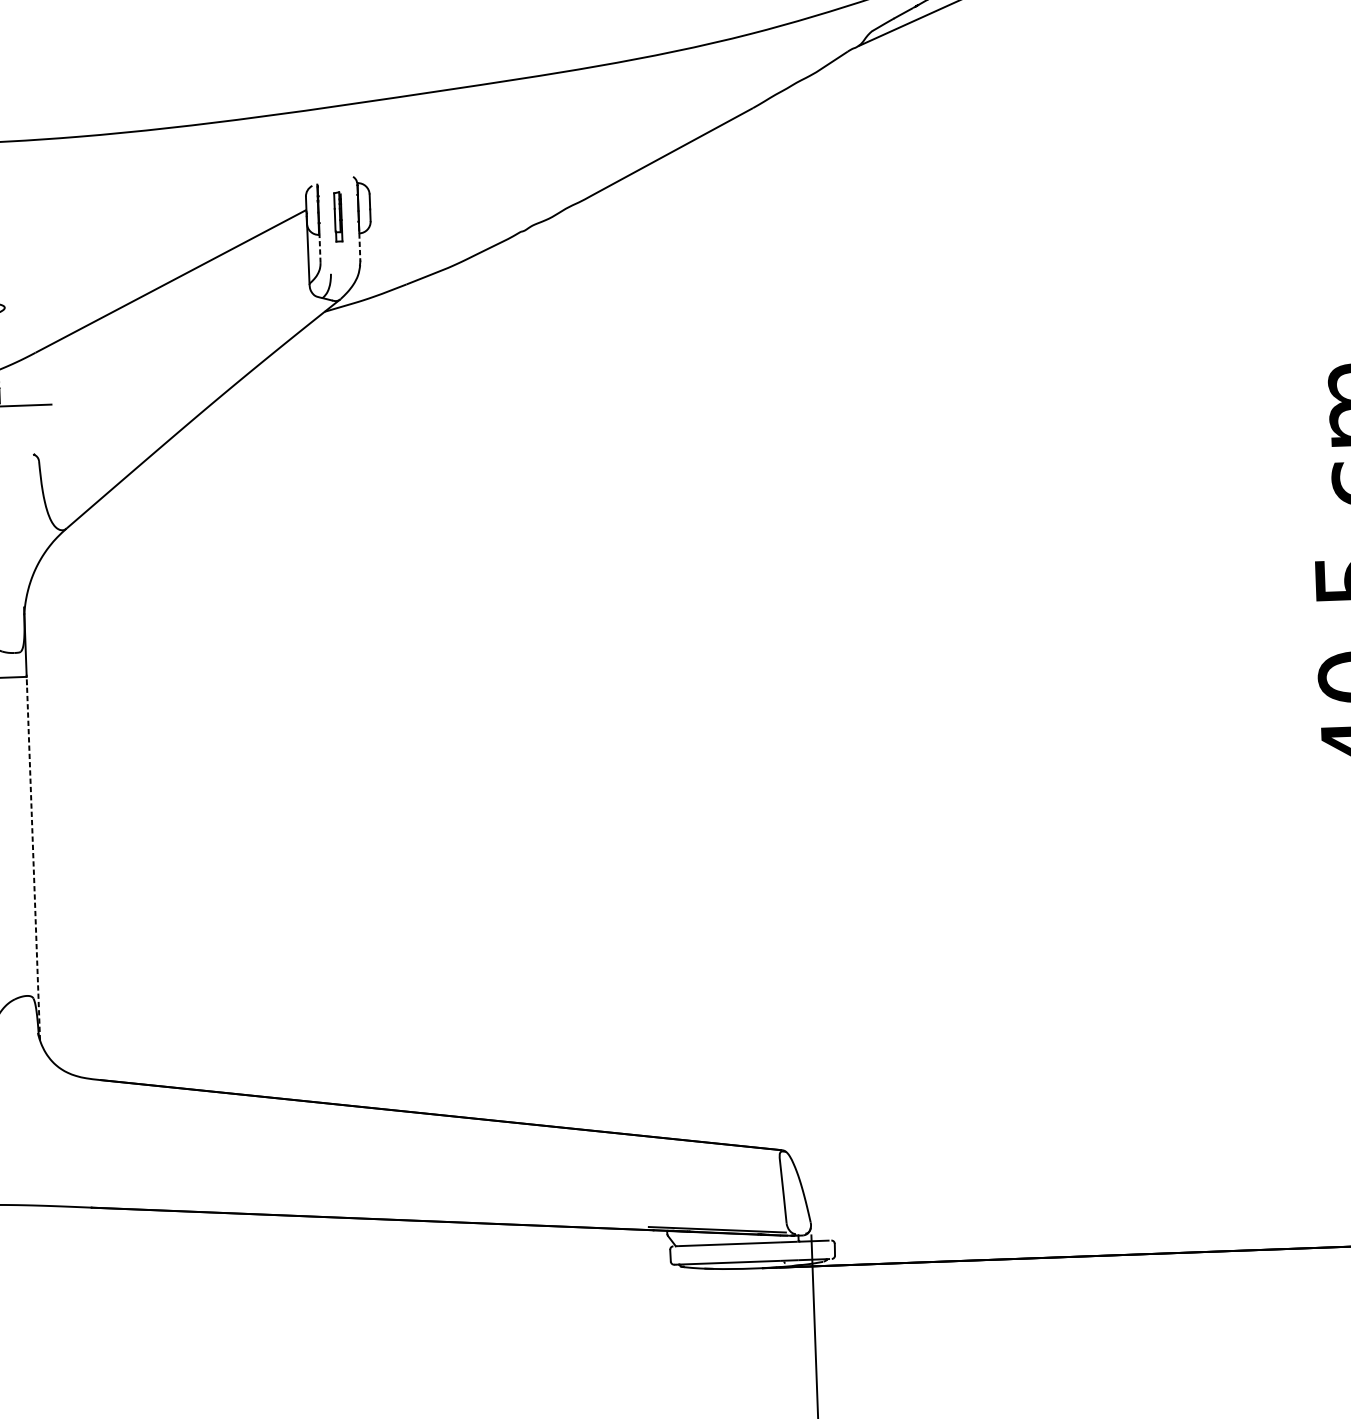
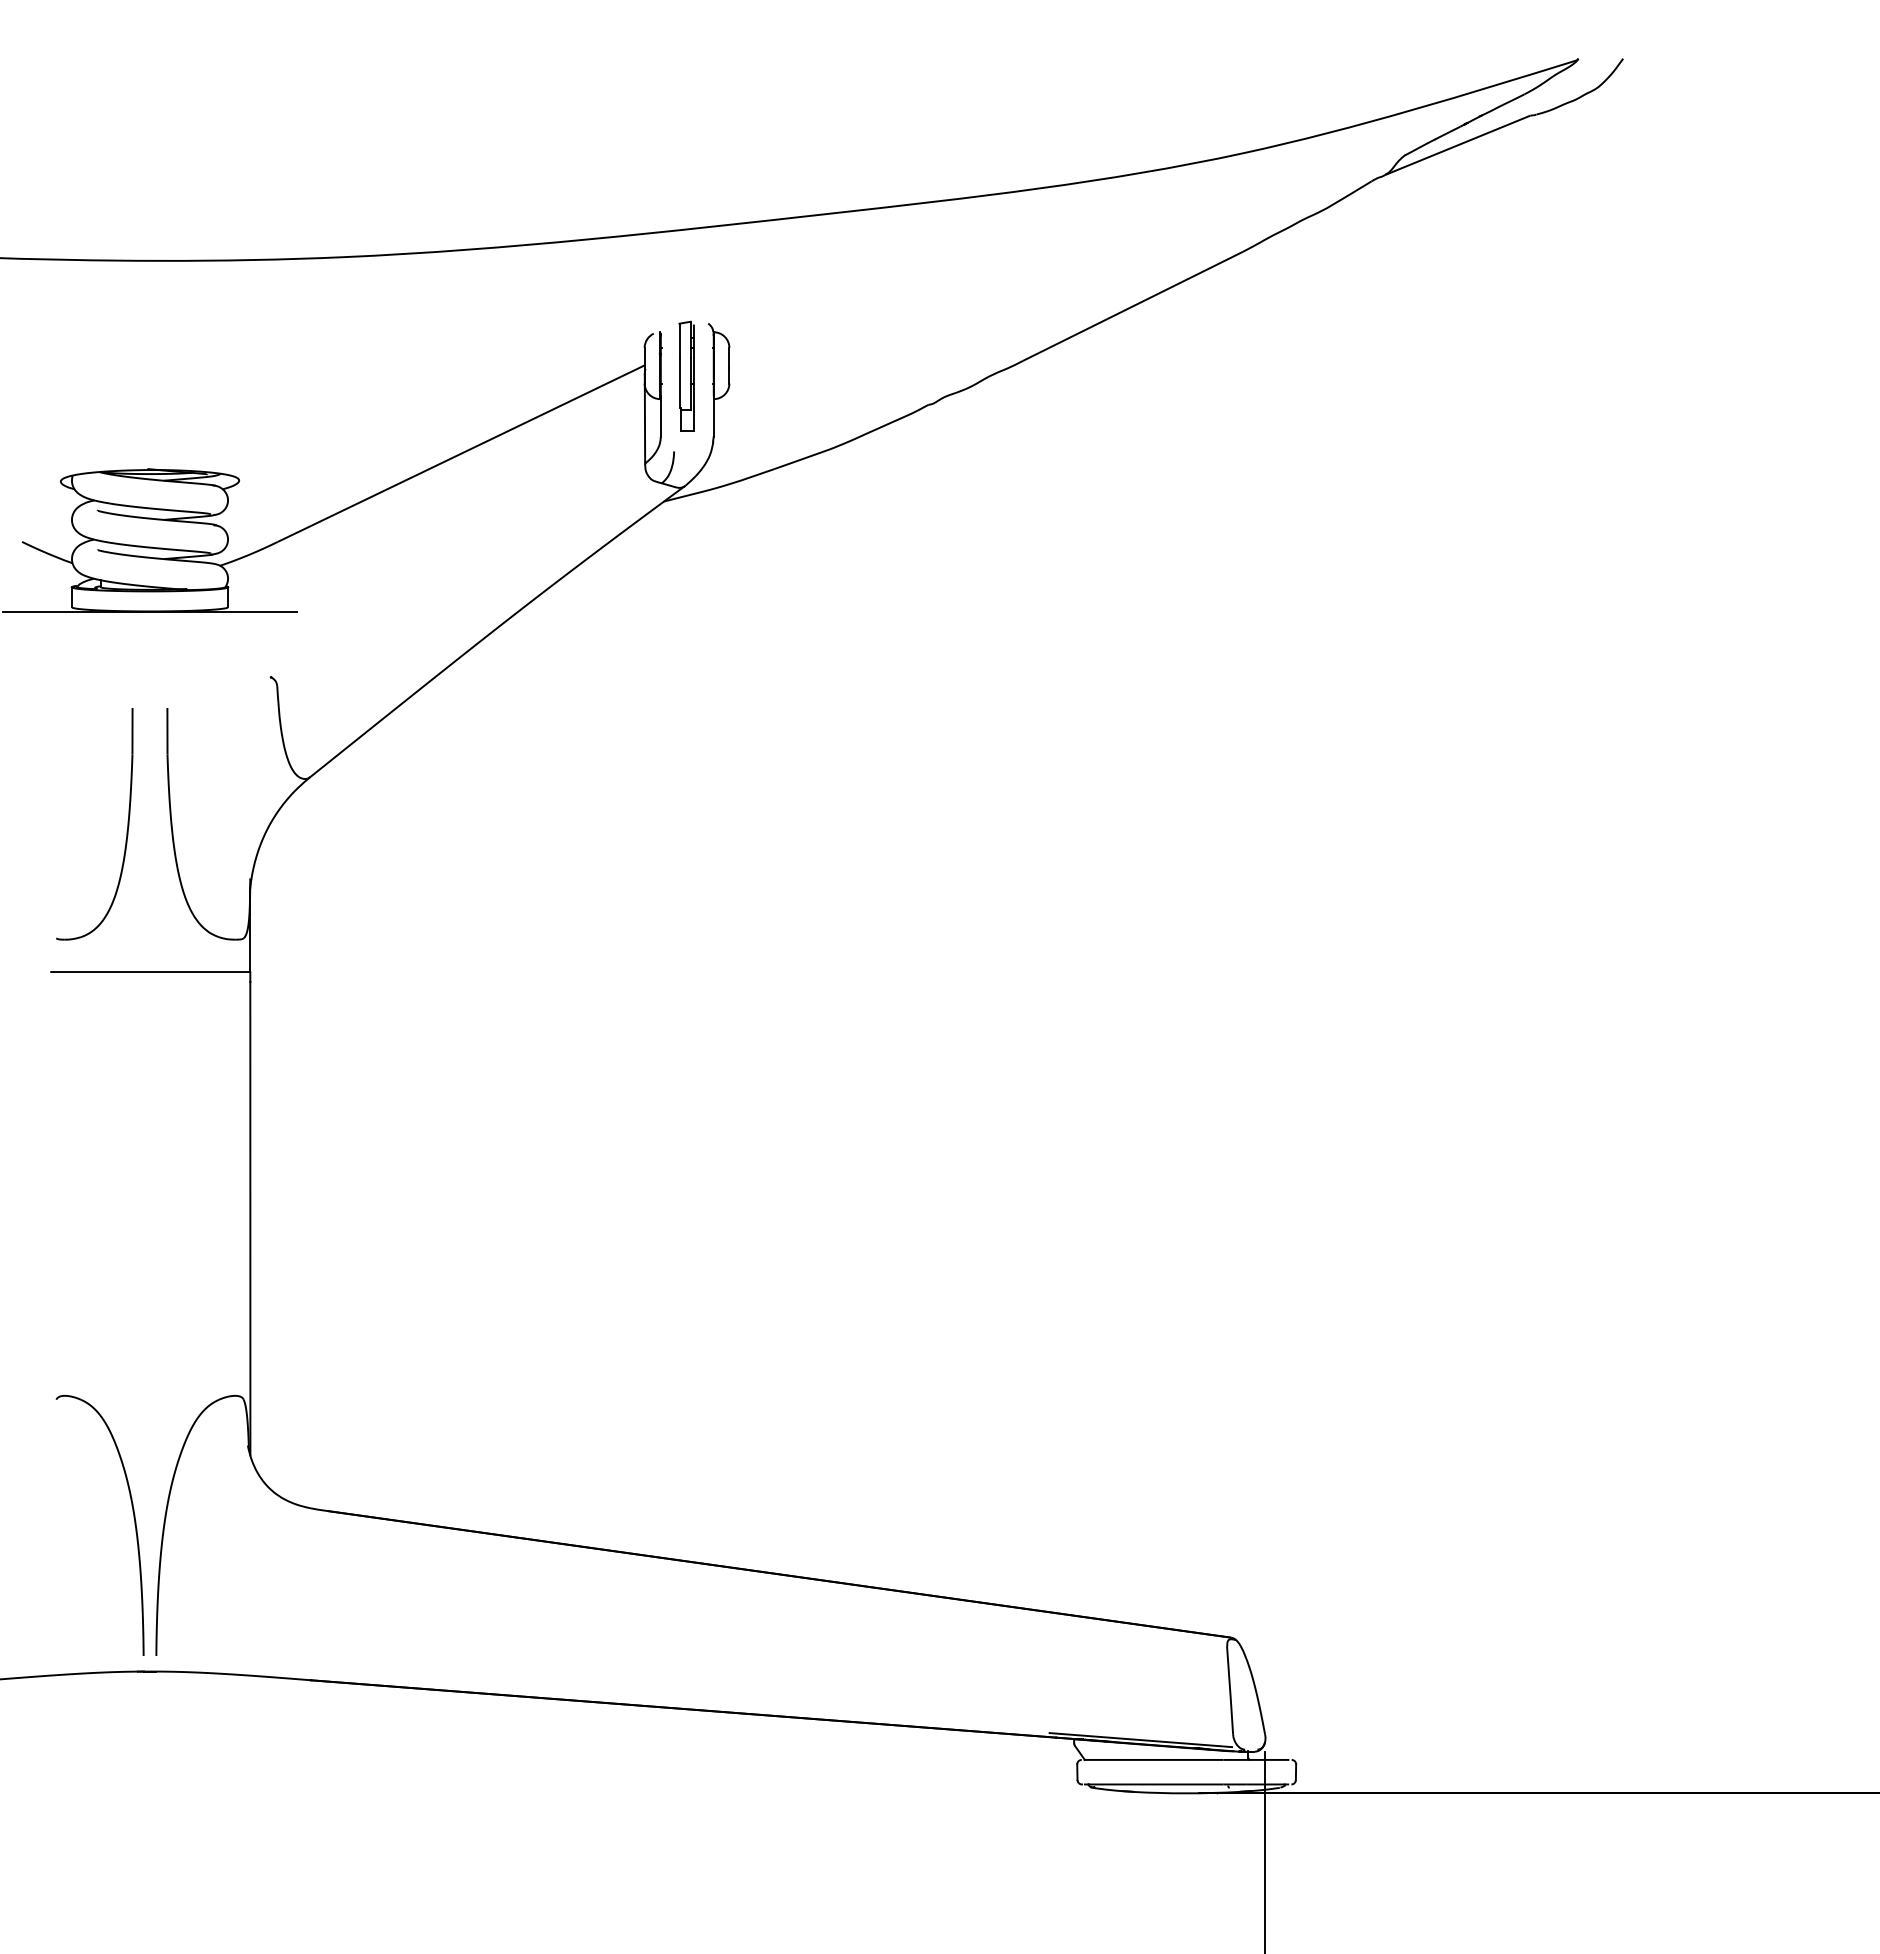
part: (338, 216) -> (686, 375), size x1.67
line: (319, 247) -> (660, 416), dashed -> solid
line: (359, 247) -> (713, 417), dashed -> solid
line: (33, 858) -> (250, 1213), dashed -> solid

